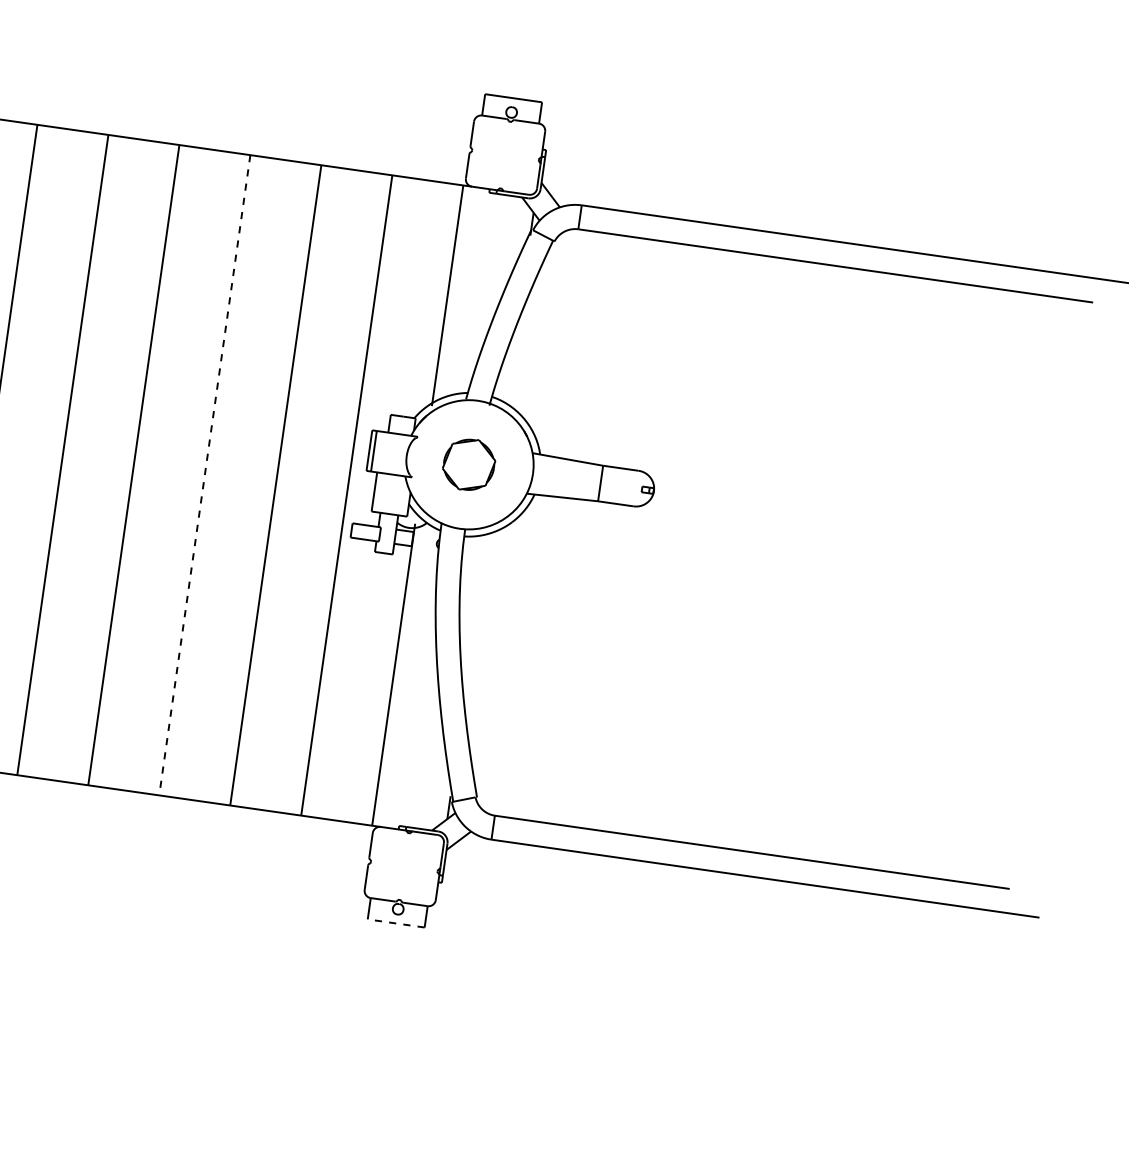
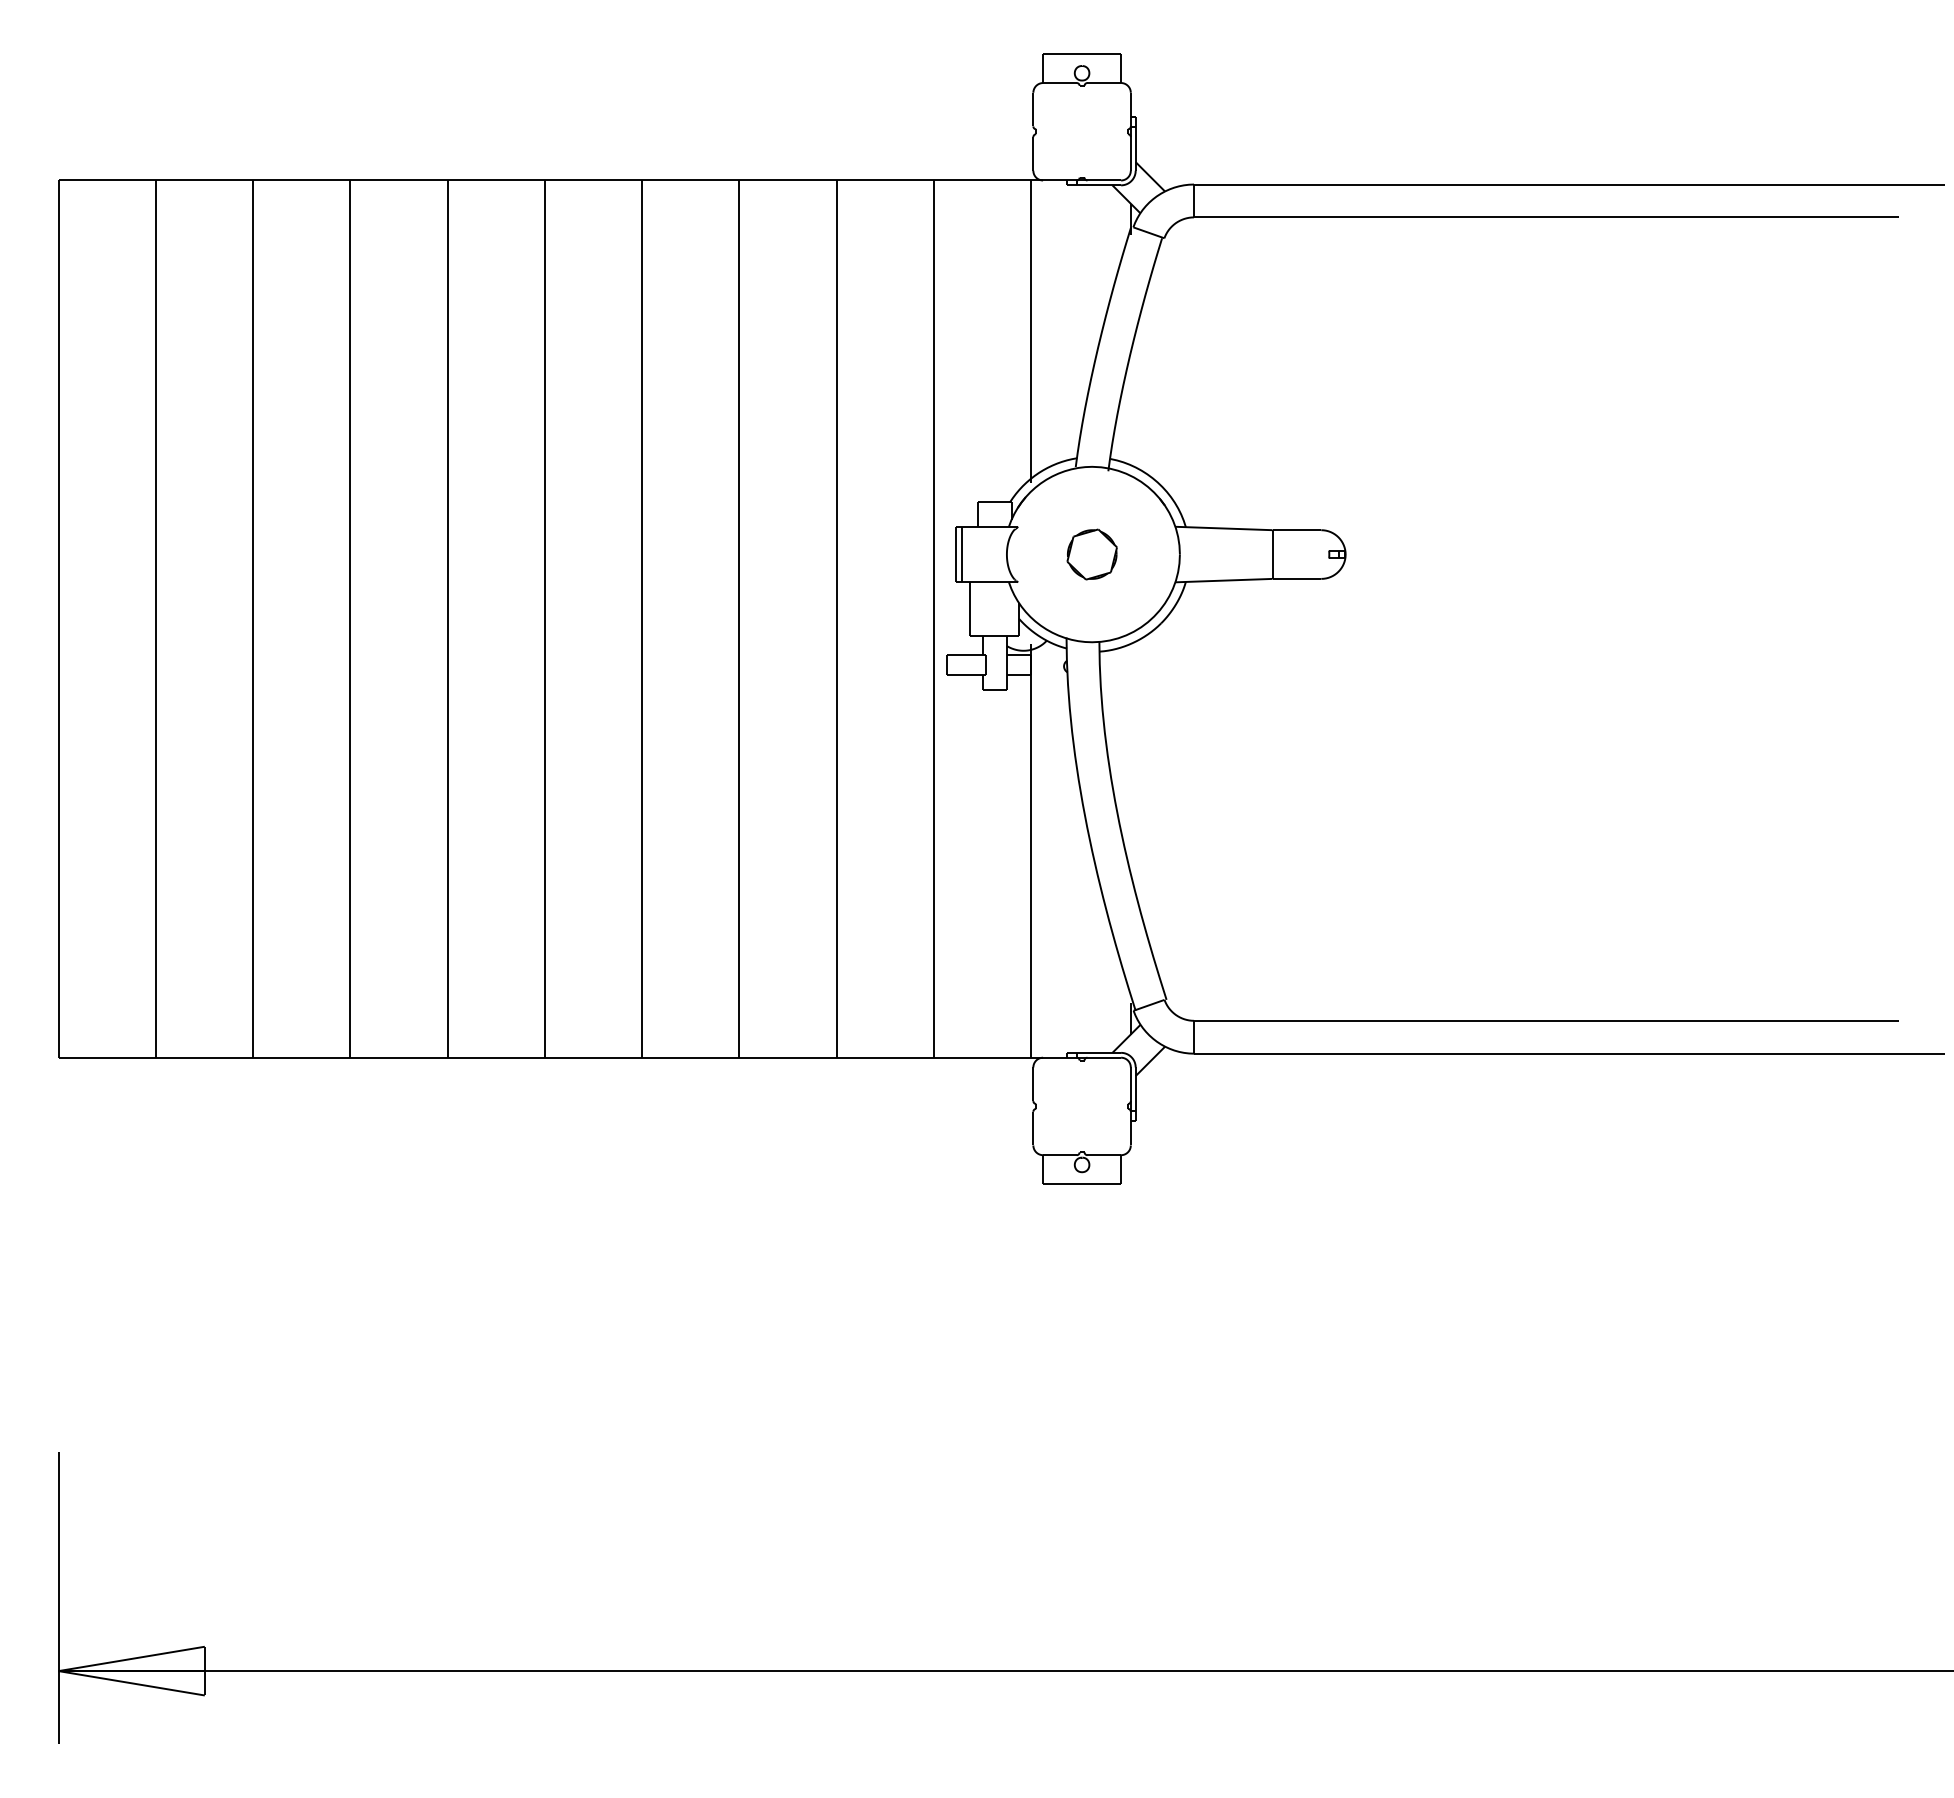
part: (468, 464) -> (1091, 554), size x0.71
line: (204, 475) -> (739, 619), dashed -> solid
line: (396, 923) -> (1082, 1184), dashed -> solid

